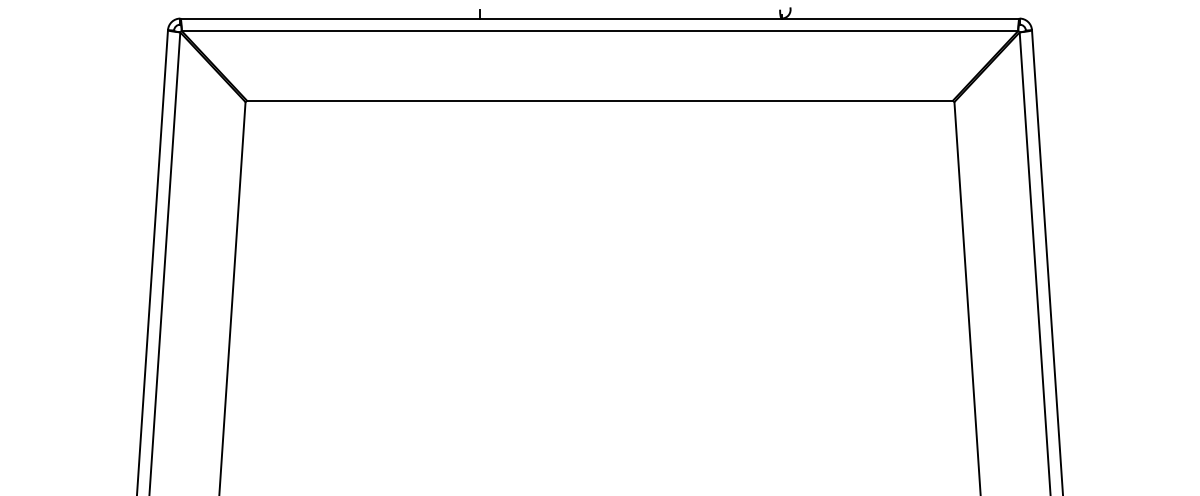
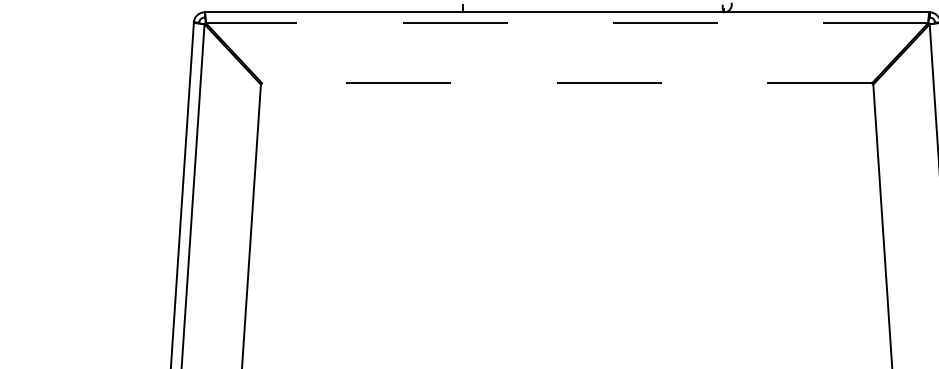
line: (599, 30) -> (566, 22), solid -> dashed
line: (599, 100) -> (566, 83), solid -> dashed

